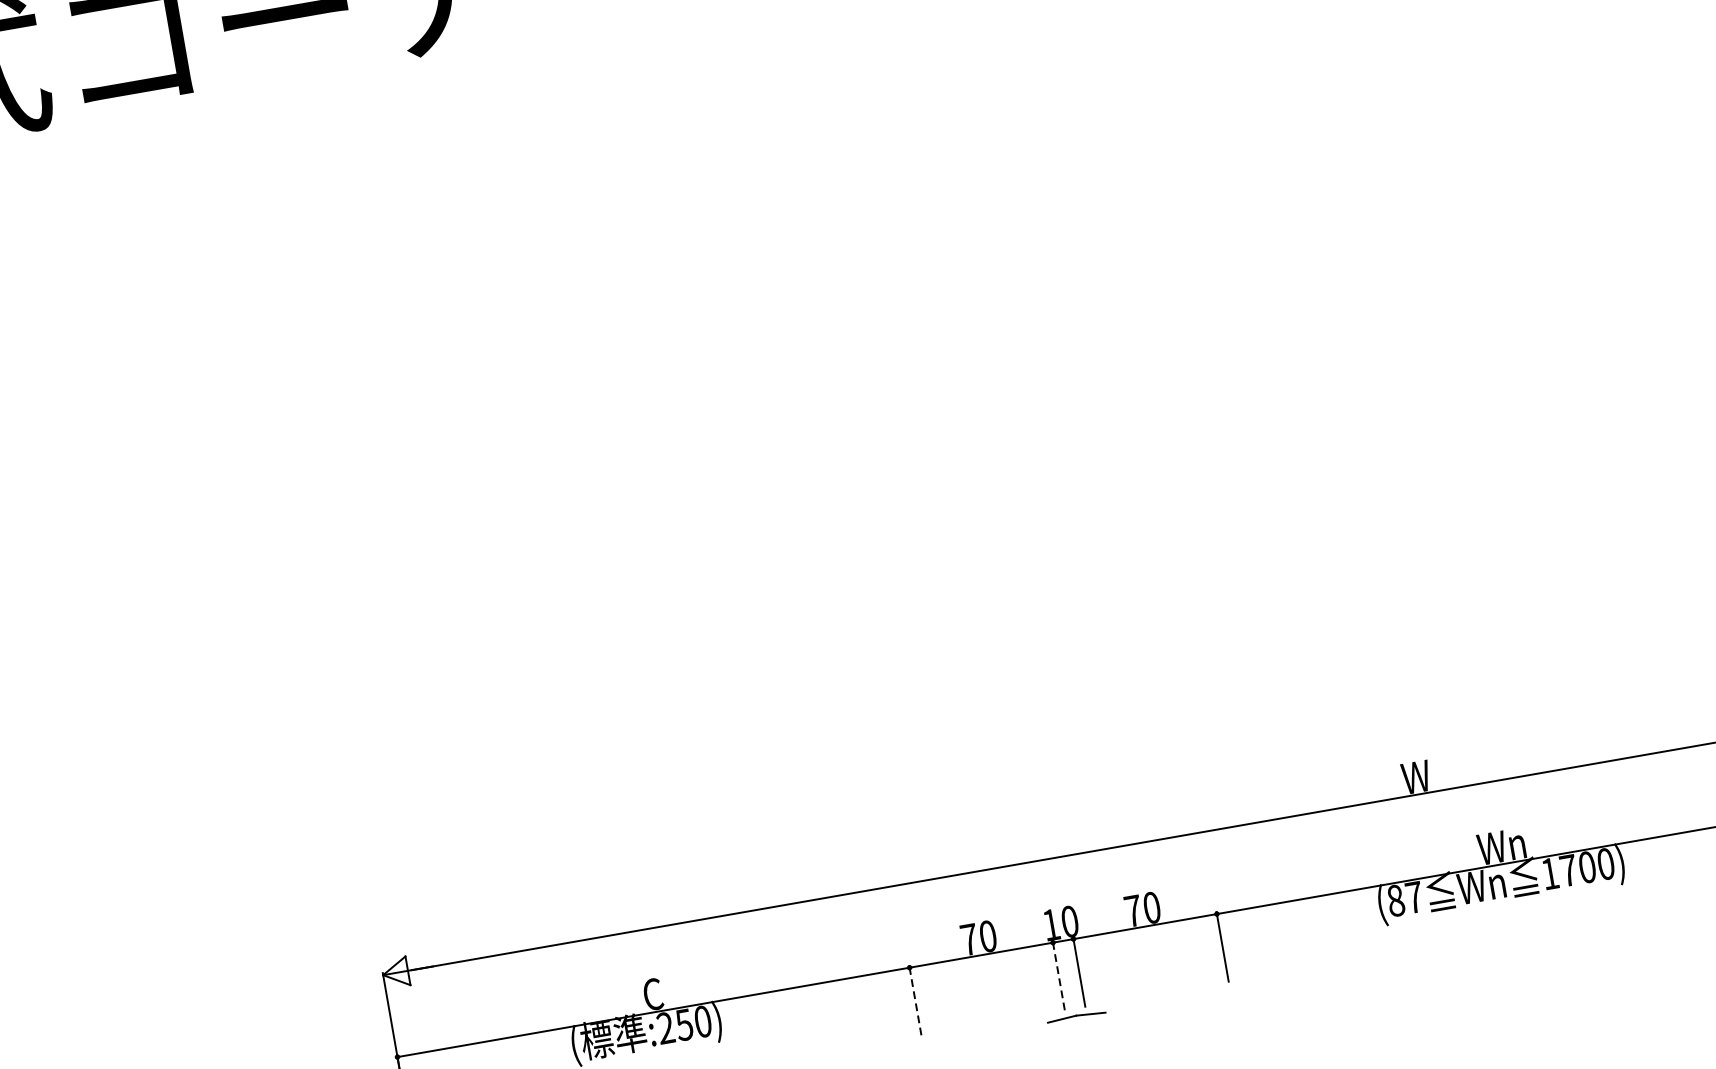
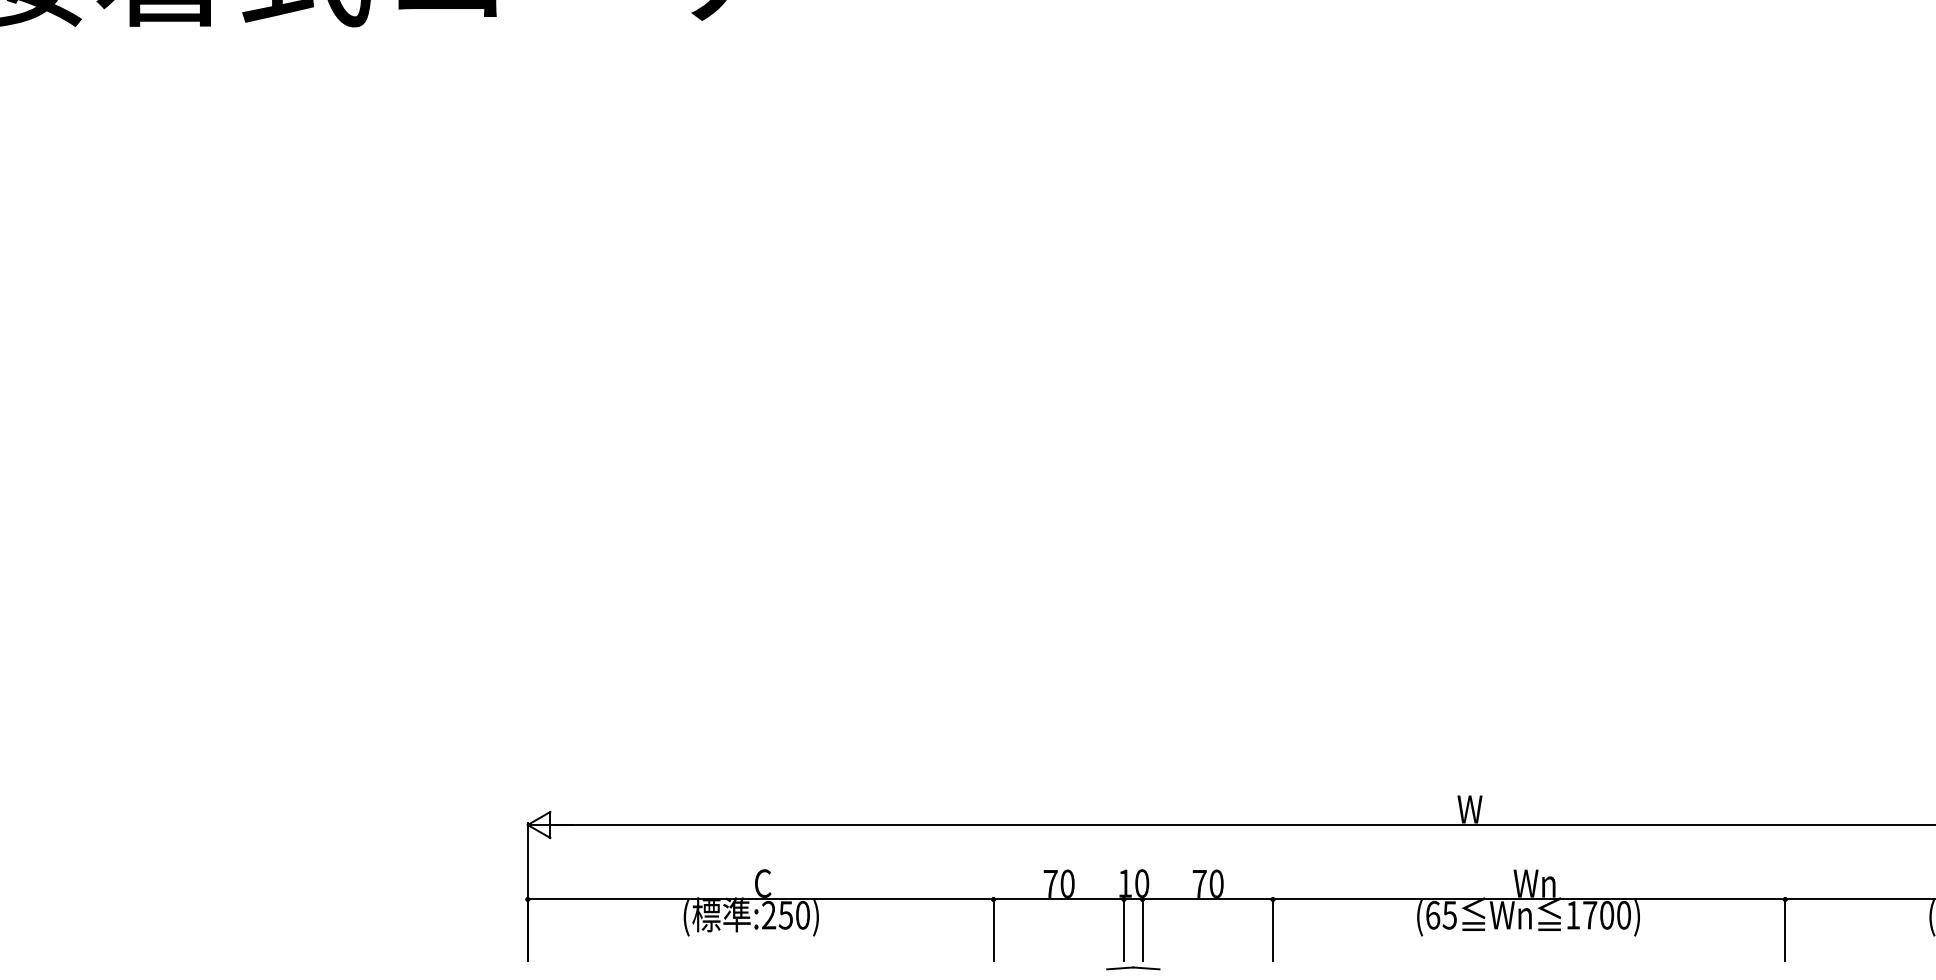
text: (1405, 898) -> (1441, 914), (87 -> (65
line: (1058, 975) -> (1123, 929), dashed -> solid
line: (915, 1000) -> (993, 929), dashed -> solid

